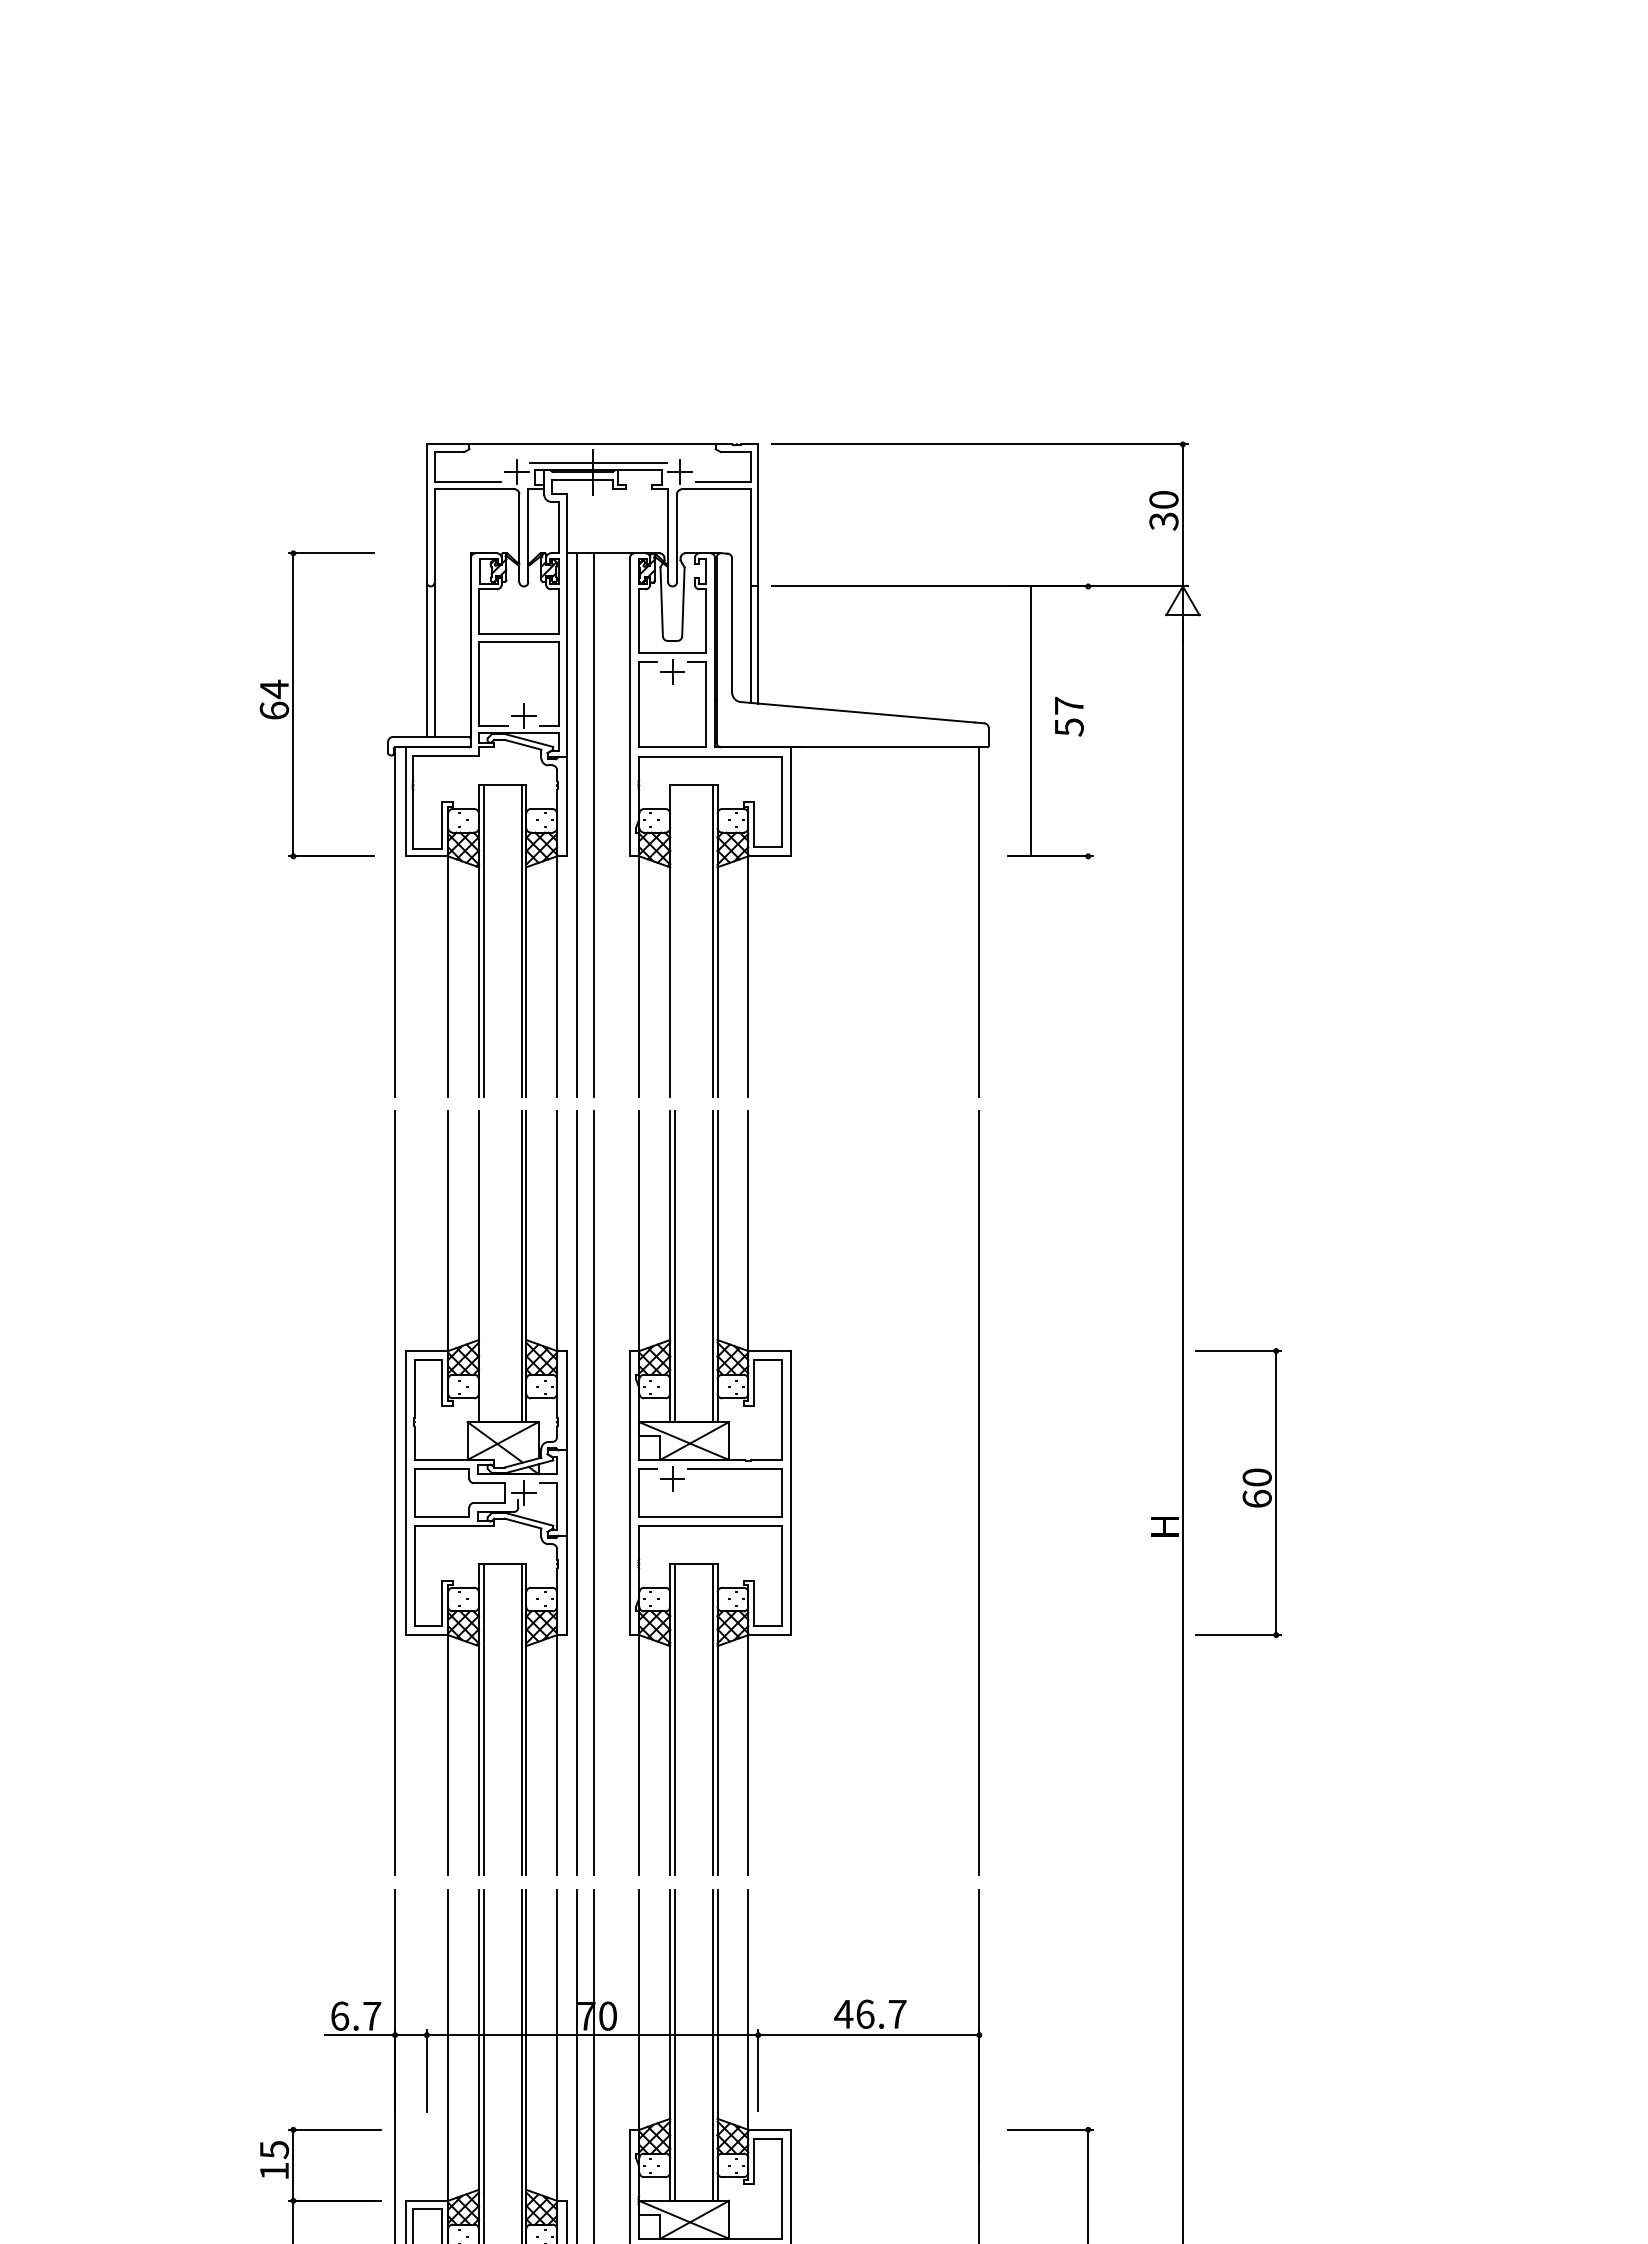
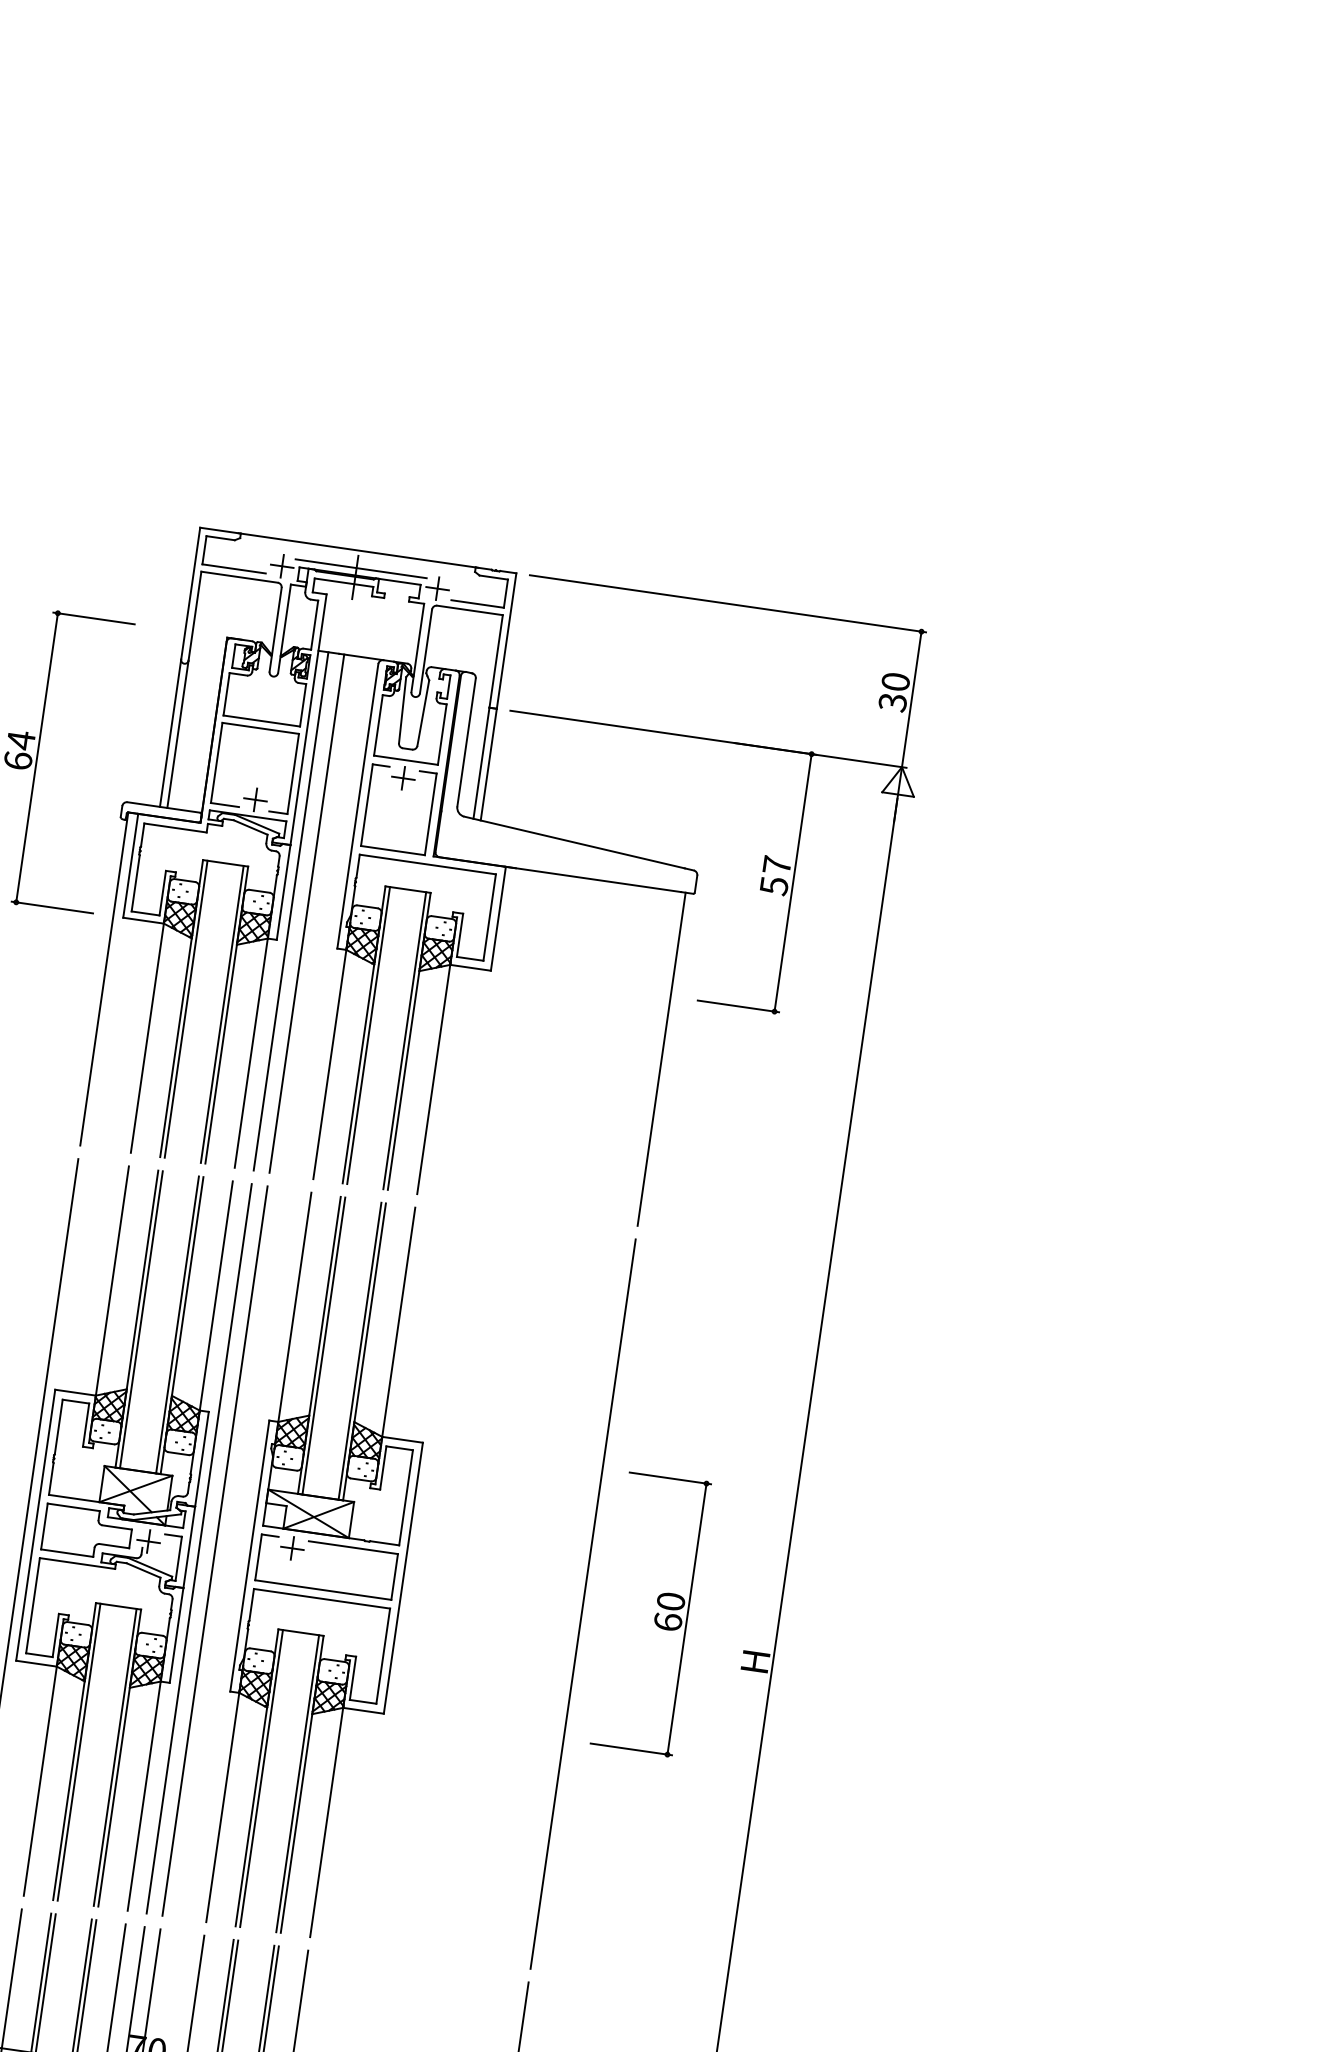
line: (1031, 721) -> (793, 883), moved
line: (674, 940) -> (368, 1035), added
line: (483, 1266) -> (141, 1319), added
part: (1238, 1492) -> (651, 1613), moved

